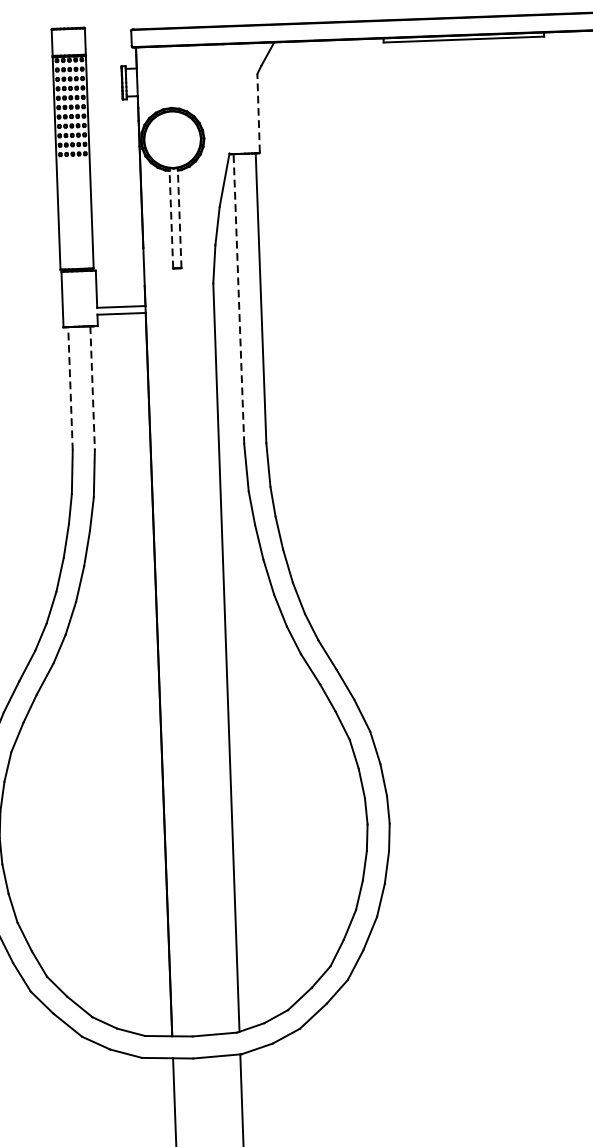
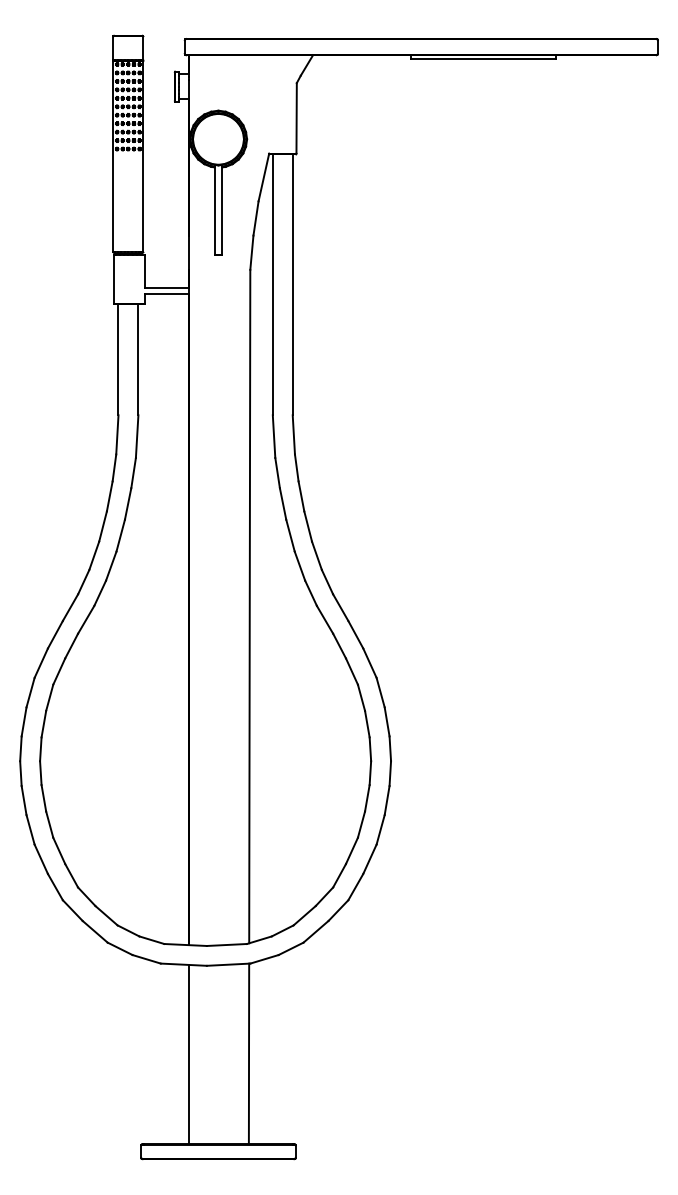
line: (258, 112) -> (296, 117), dashed -> solid
line: (171, 217) -> (214, 209), dashed -> solid
line: (179, 217) -> (222, 209), dashed -> solid
line: (238, 298) -> (272, 284), dashed -> solid
line: (70, 388) -> (118, 359), dashed -> solid
line: (92, 388) -> (138, 360), dashed -> solid

